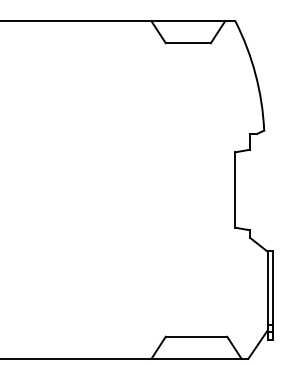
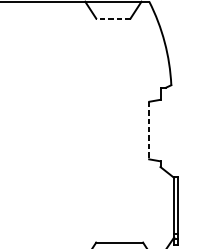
line: (188, 43) -> (113, 18), solid -> dashed
line: (235, 190) -> (149, 130), solid -> dashed

